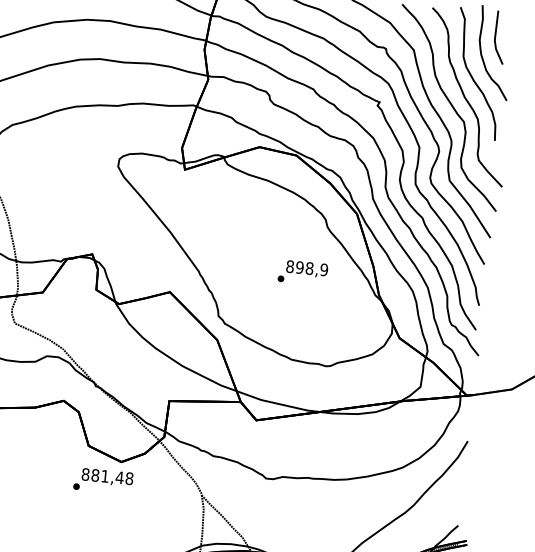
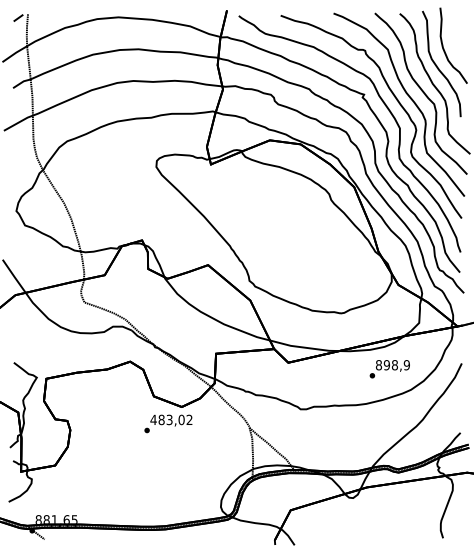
part: (499, 37) -> (456, 32), removed
text: (302, 273) -> (389, 369), moved
text: (107, 476) -> (171, 419), 881,48 -> 483,02

